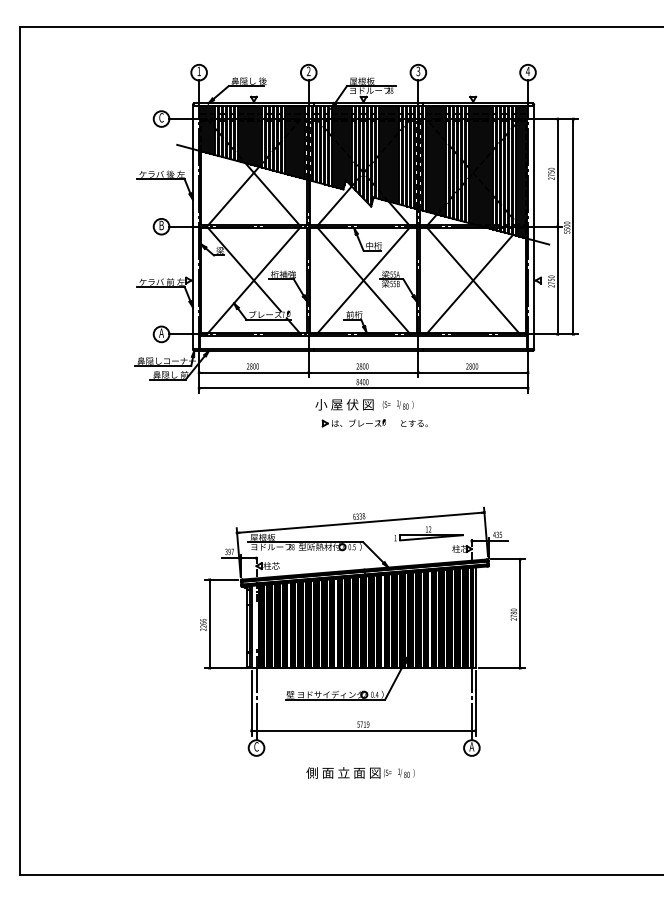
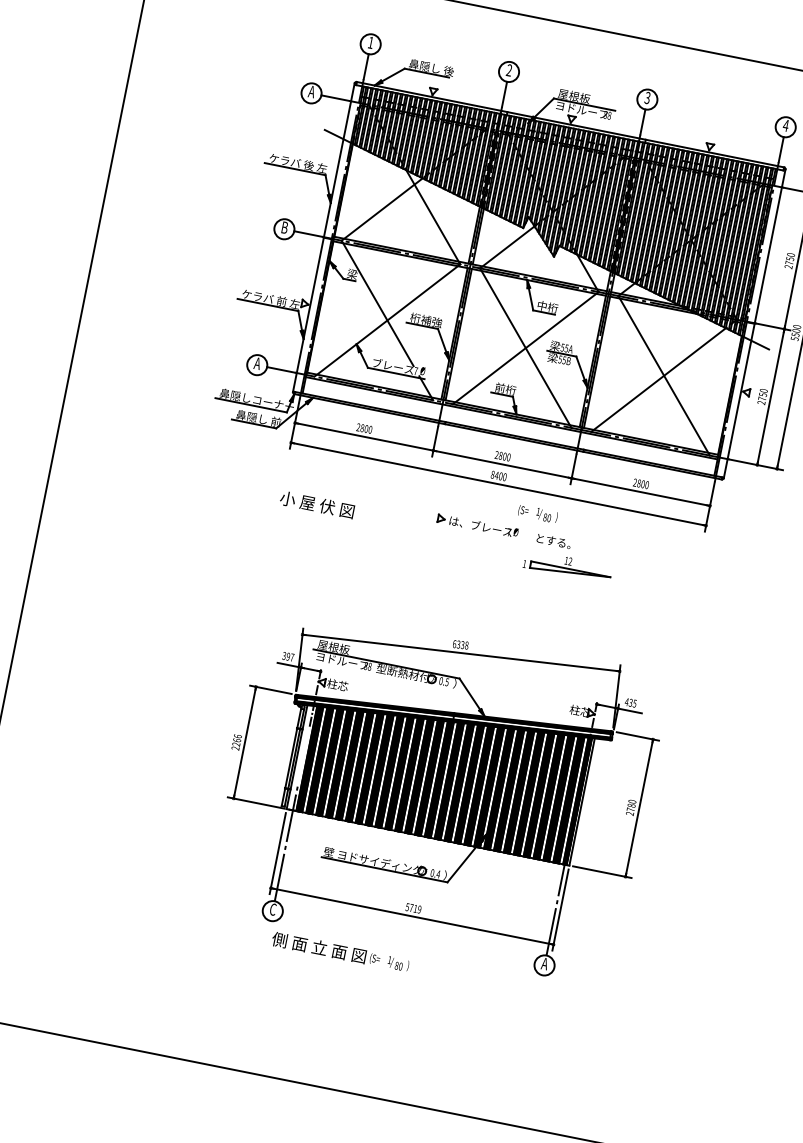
text: (161, 117) -> (311, 91), C -> A
text: (344, 404) -> (317, 504), moved
part: (428, 533) -> (567, 566), moved
text: (360, 772) -> (340, 951), moved

